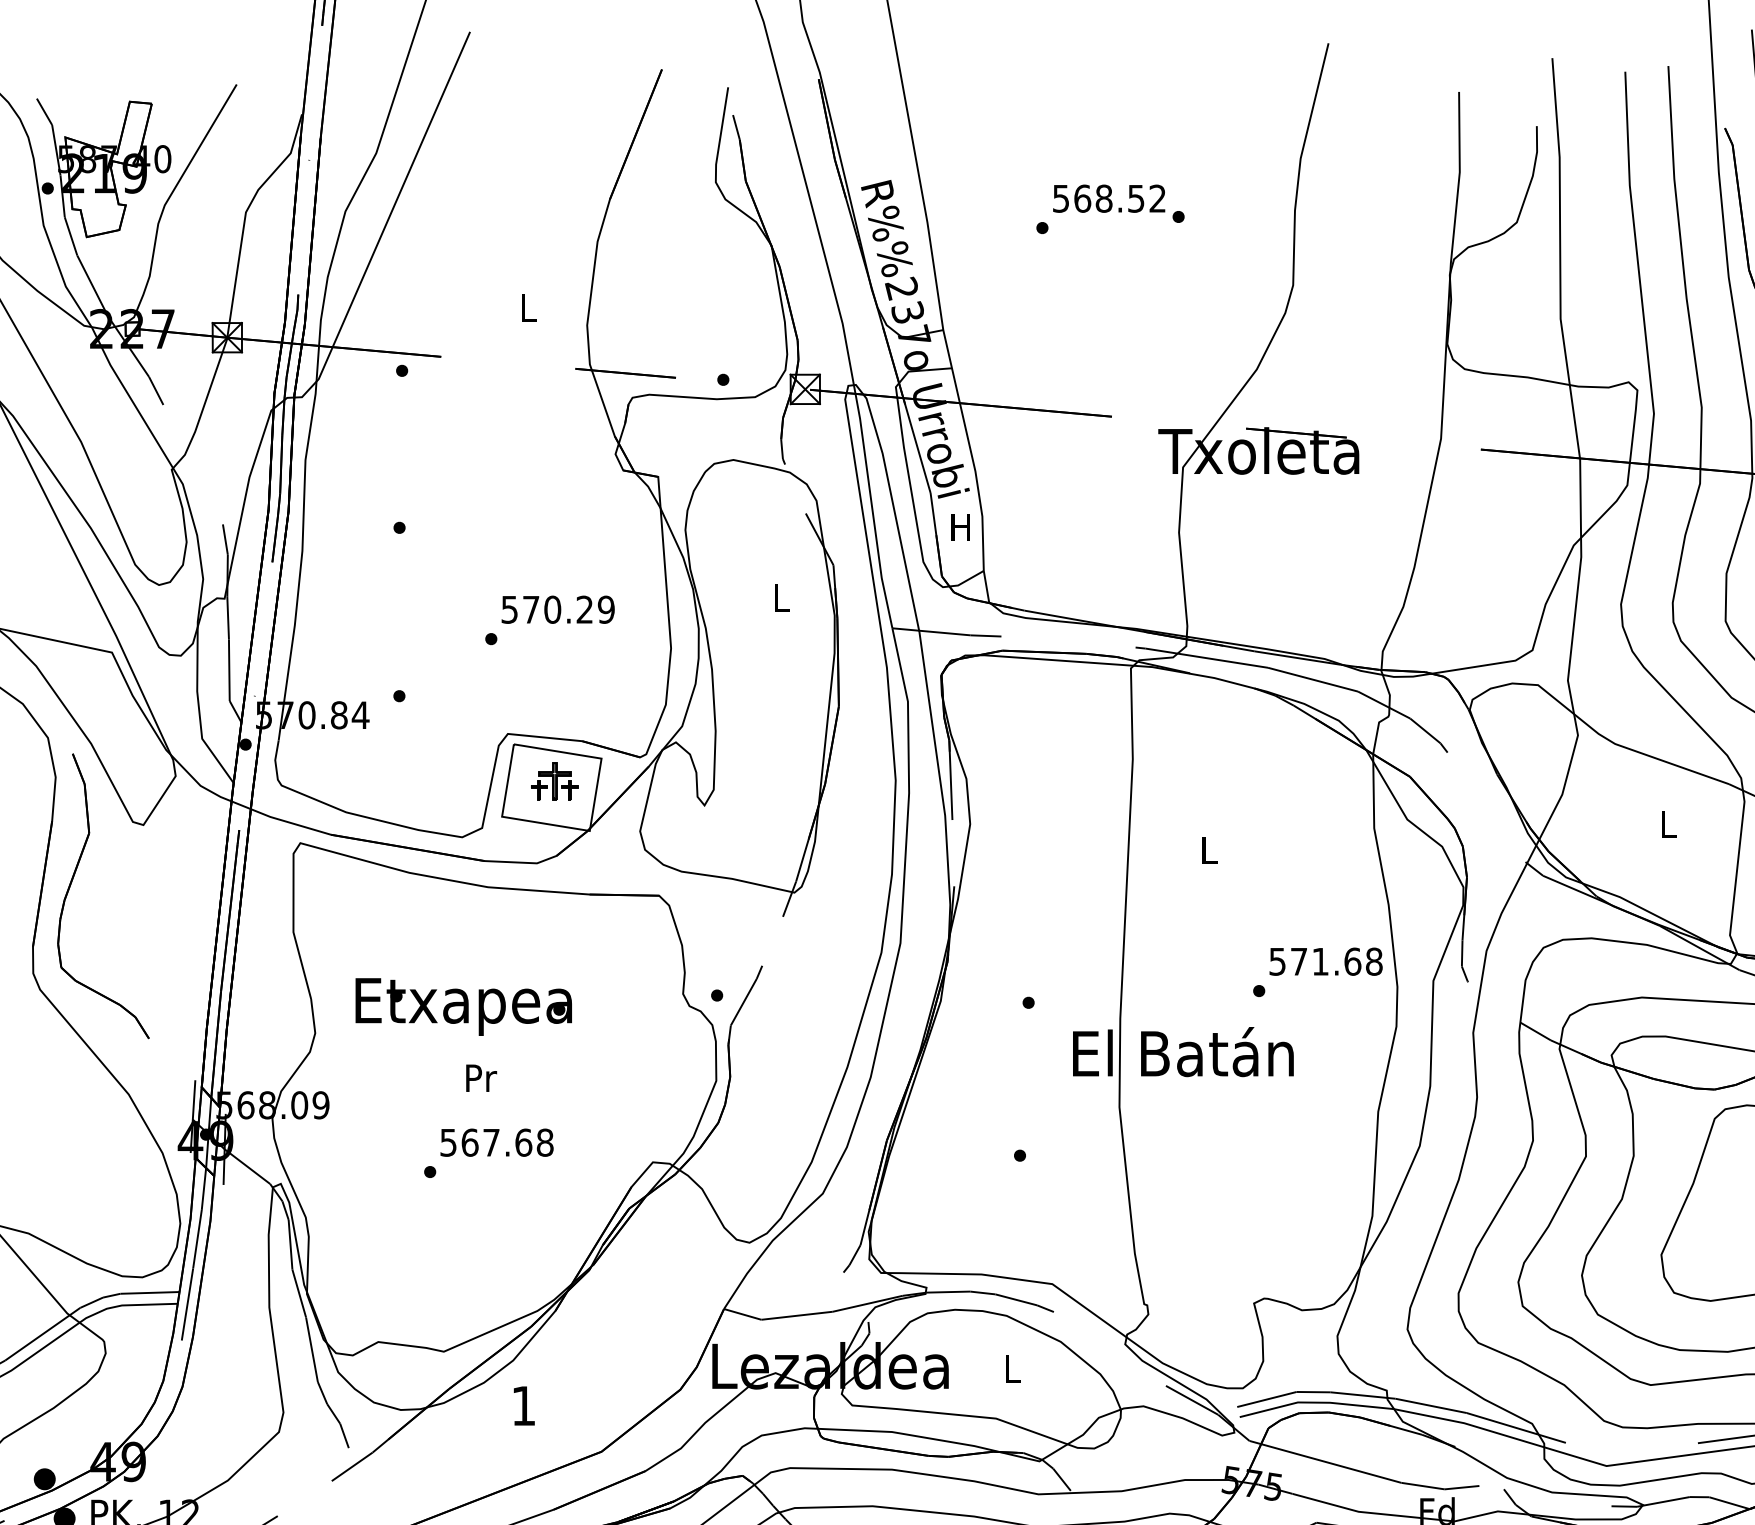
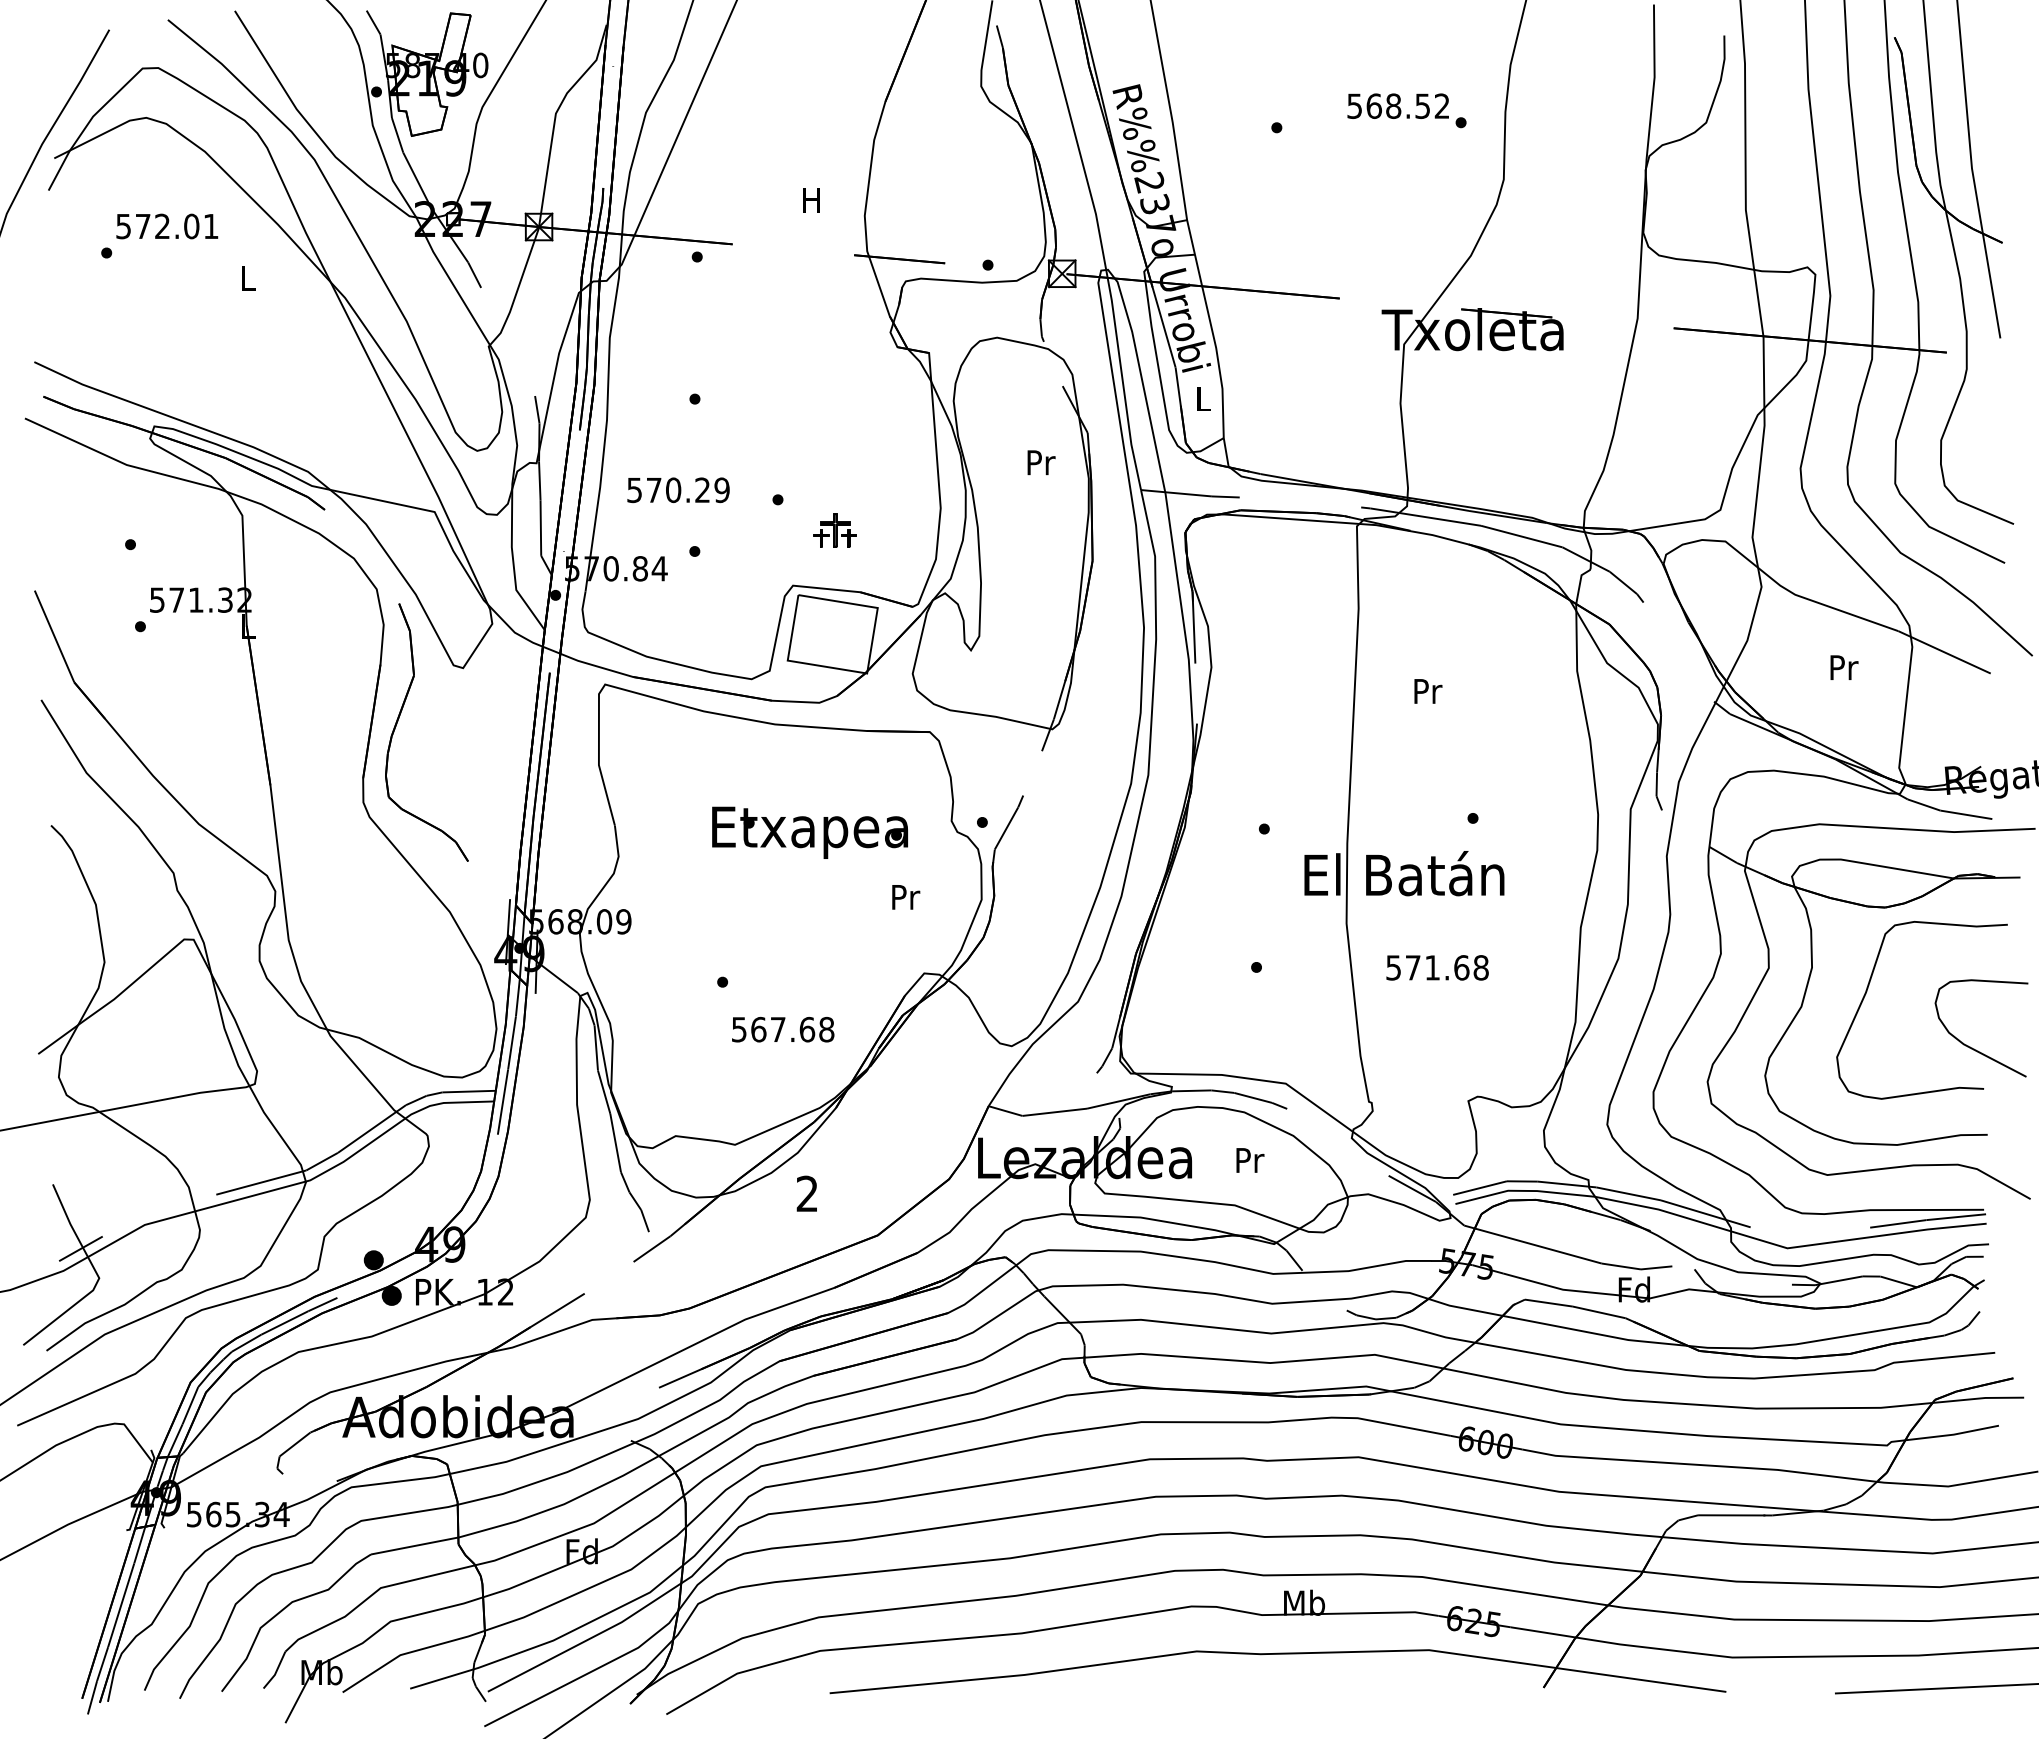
text: (1118, 203) -> (1406, 110), moved
text: (528, 308) -> (811, 200), L -> H
text: (960, 527) -> (1202, 398), H -> L
text: (782, 597) -> (1041, 462), L -> Pr
text: (558, 610) -> (678, 490), moved
part: (553, 781) -> (834, 530), moved
text: (1669, 824) -> (1844, 667), L -> Pr
text: (1209, 850) -> (1428, 691), L -> Pr
text: (1325, 961) -> (1437, 967), moved
text: (463, 1006) -> (809, 832), moved
text: (481, 1078) -> (906, 897), moved
text: (497, 1142) -> (783, 1029), moved
text: (1013, 1369) -> (1250, 1160), L -> Pr
text: (522, 1405) -> (806, 1193), 1 -> 2

